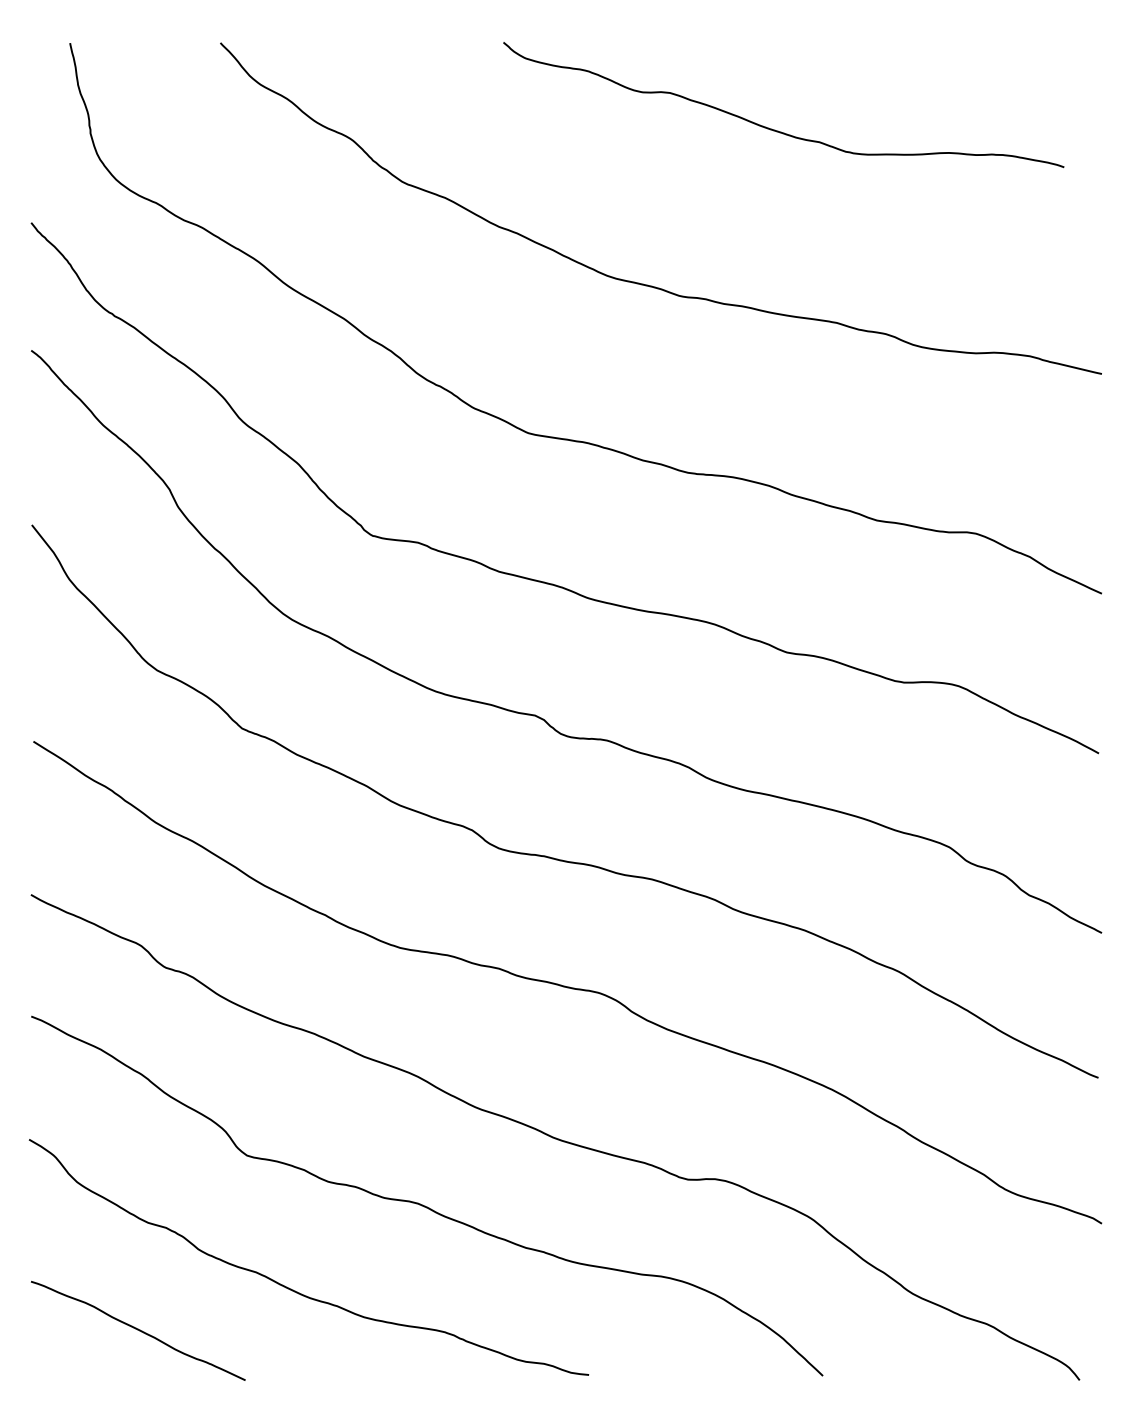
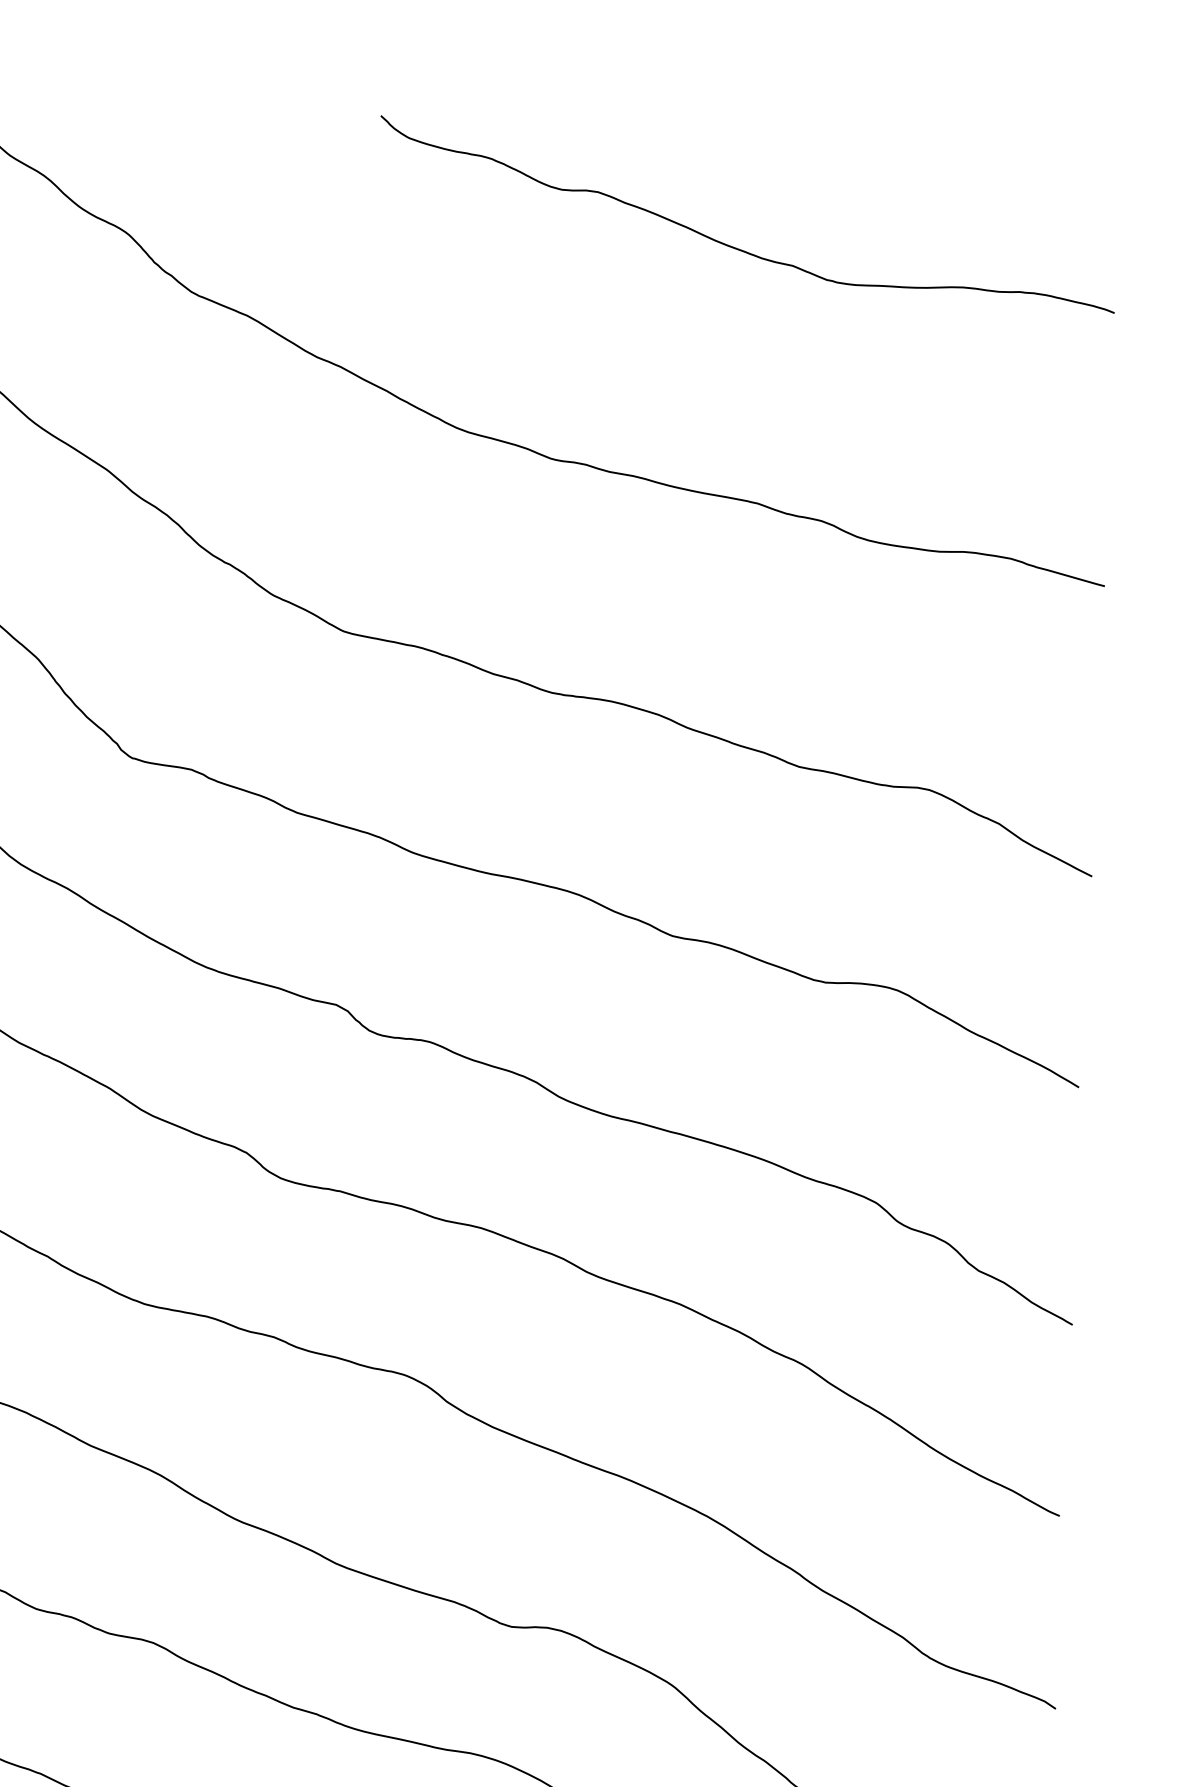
curve: (775, 129) -> (735, 246), moved

